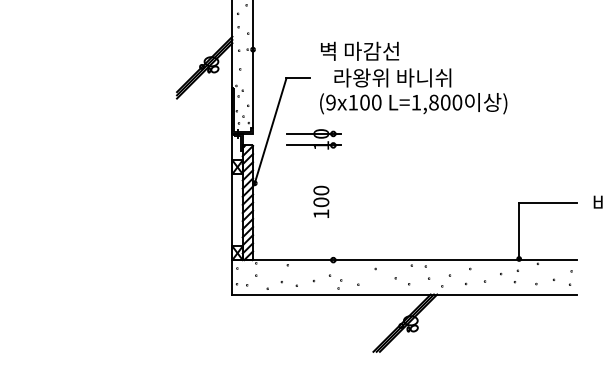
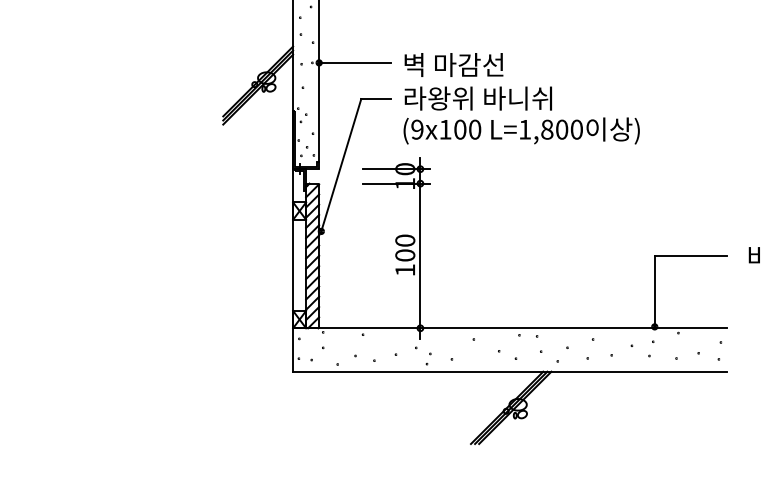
line: (281, 49) -> (355, 62), added
text: (392, 77) -> (477, 98), moved
line: (333, 196) -> (420, 248), added

